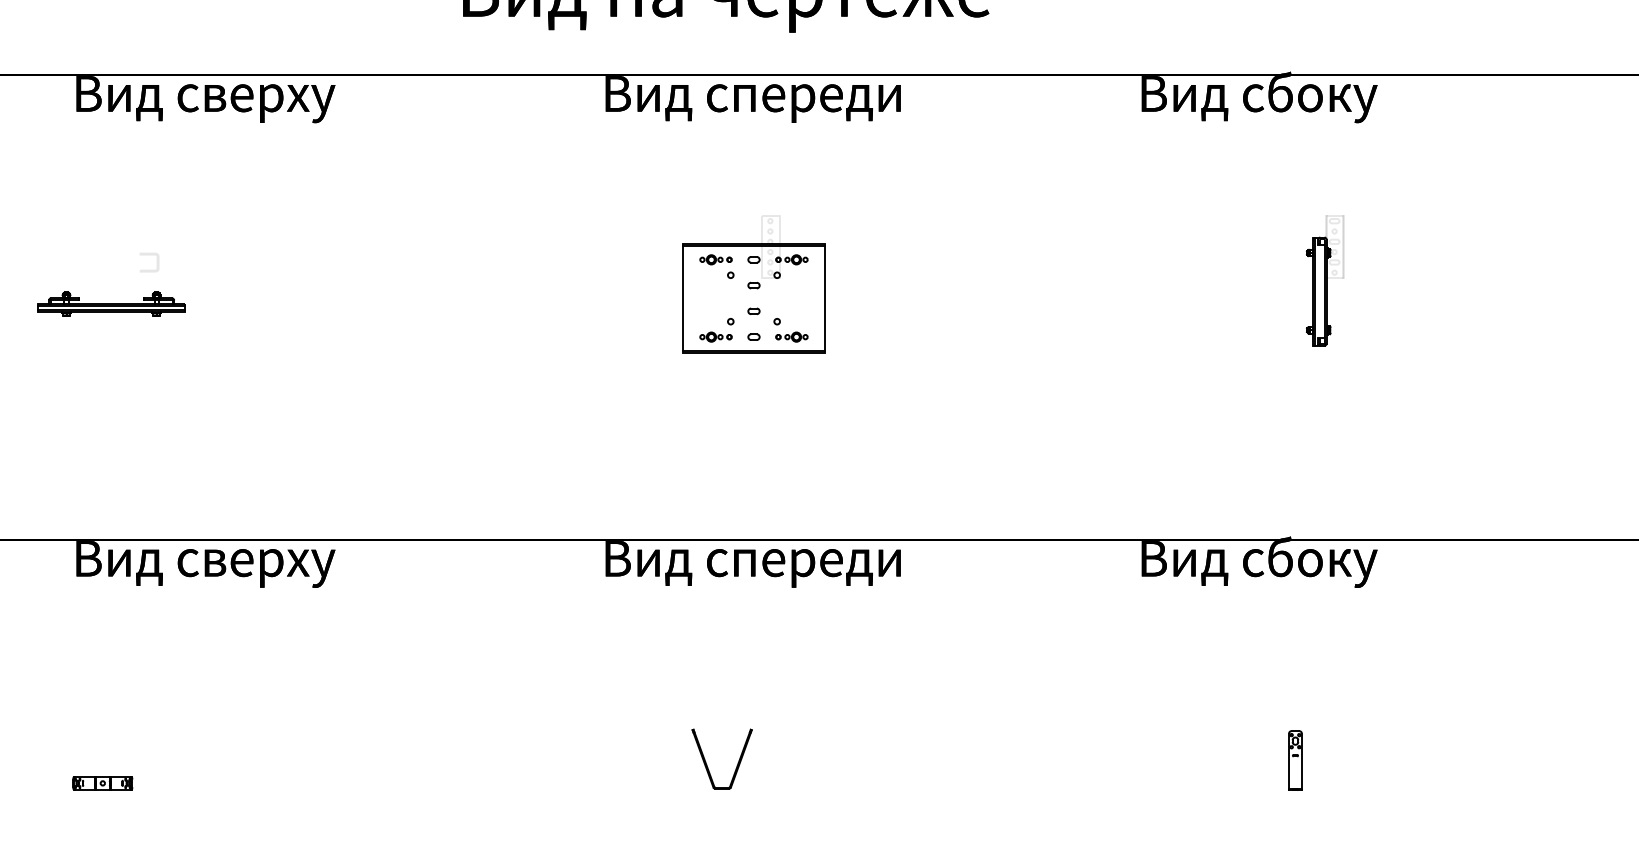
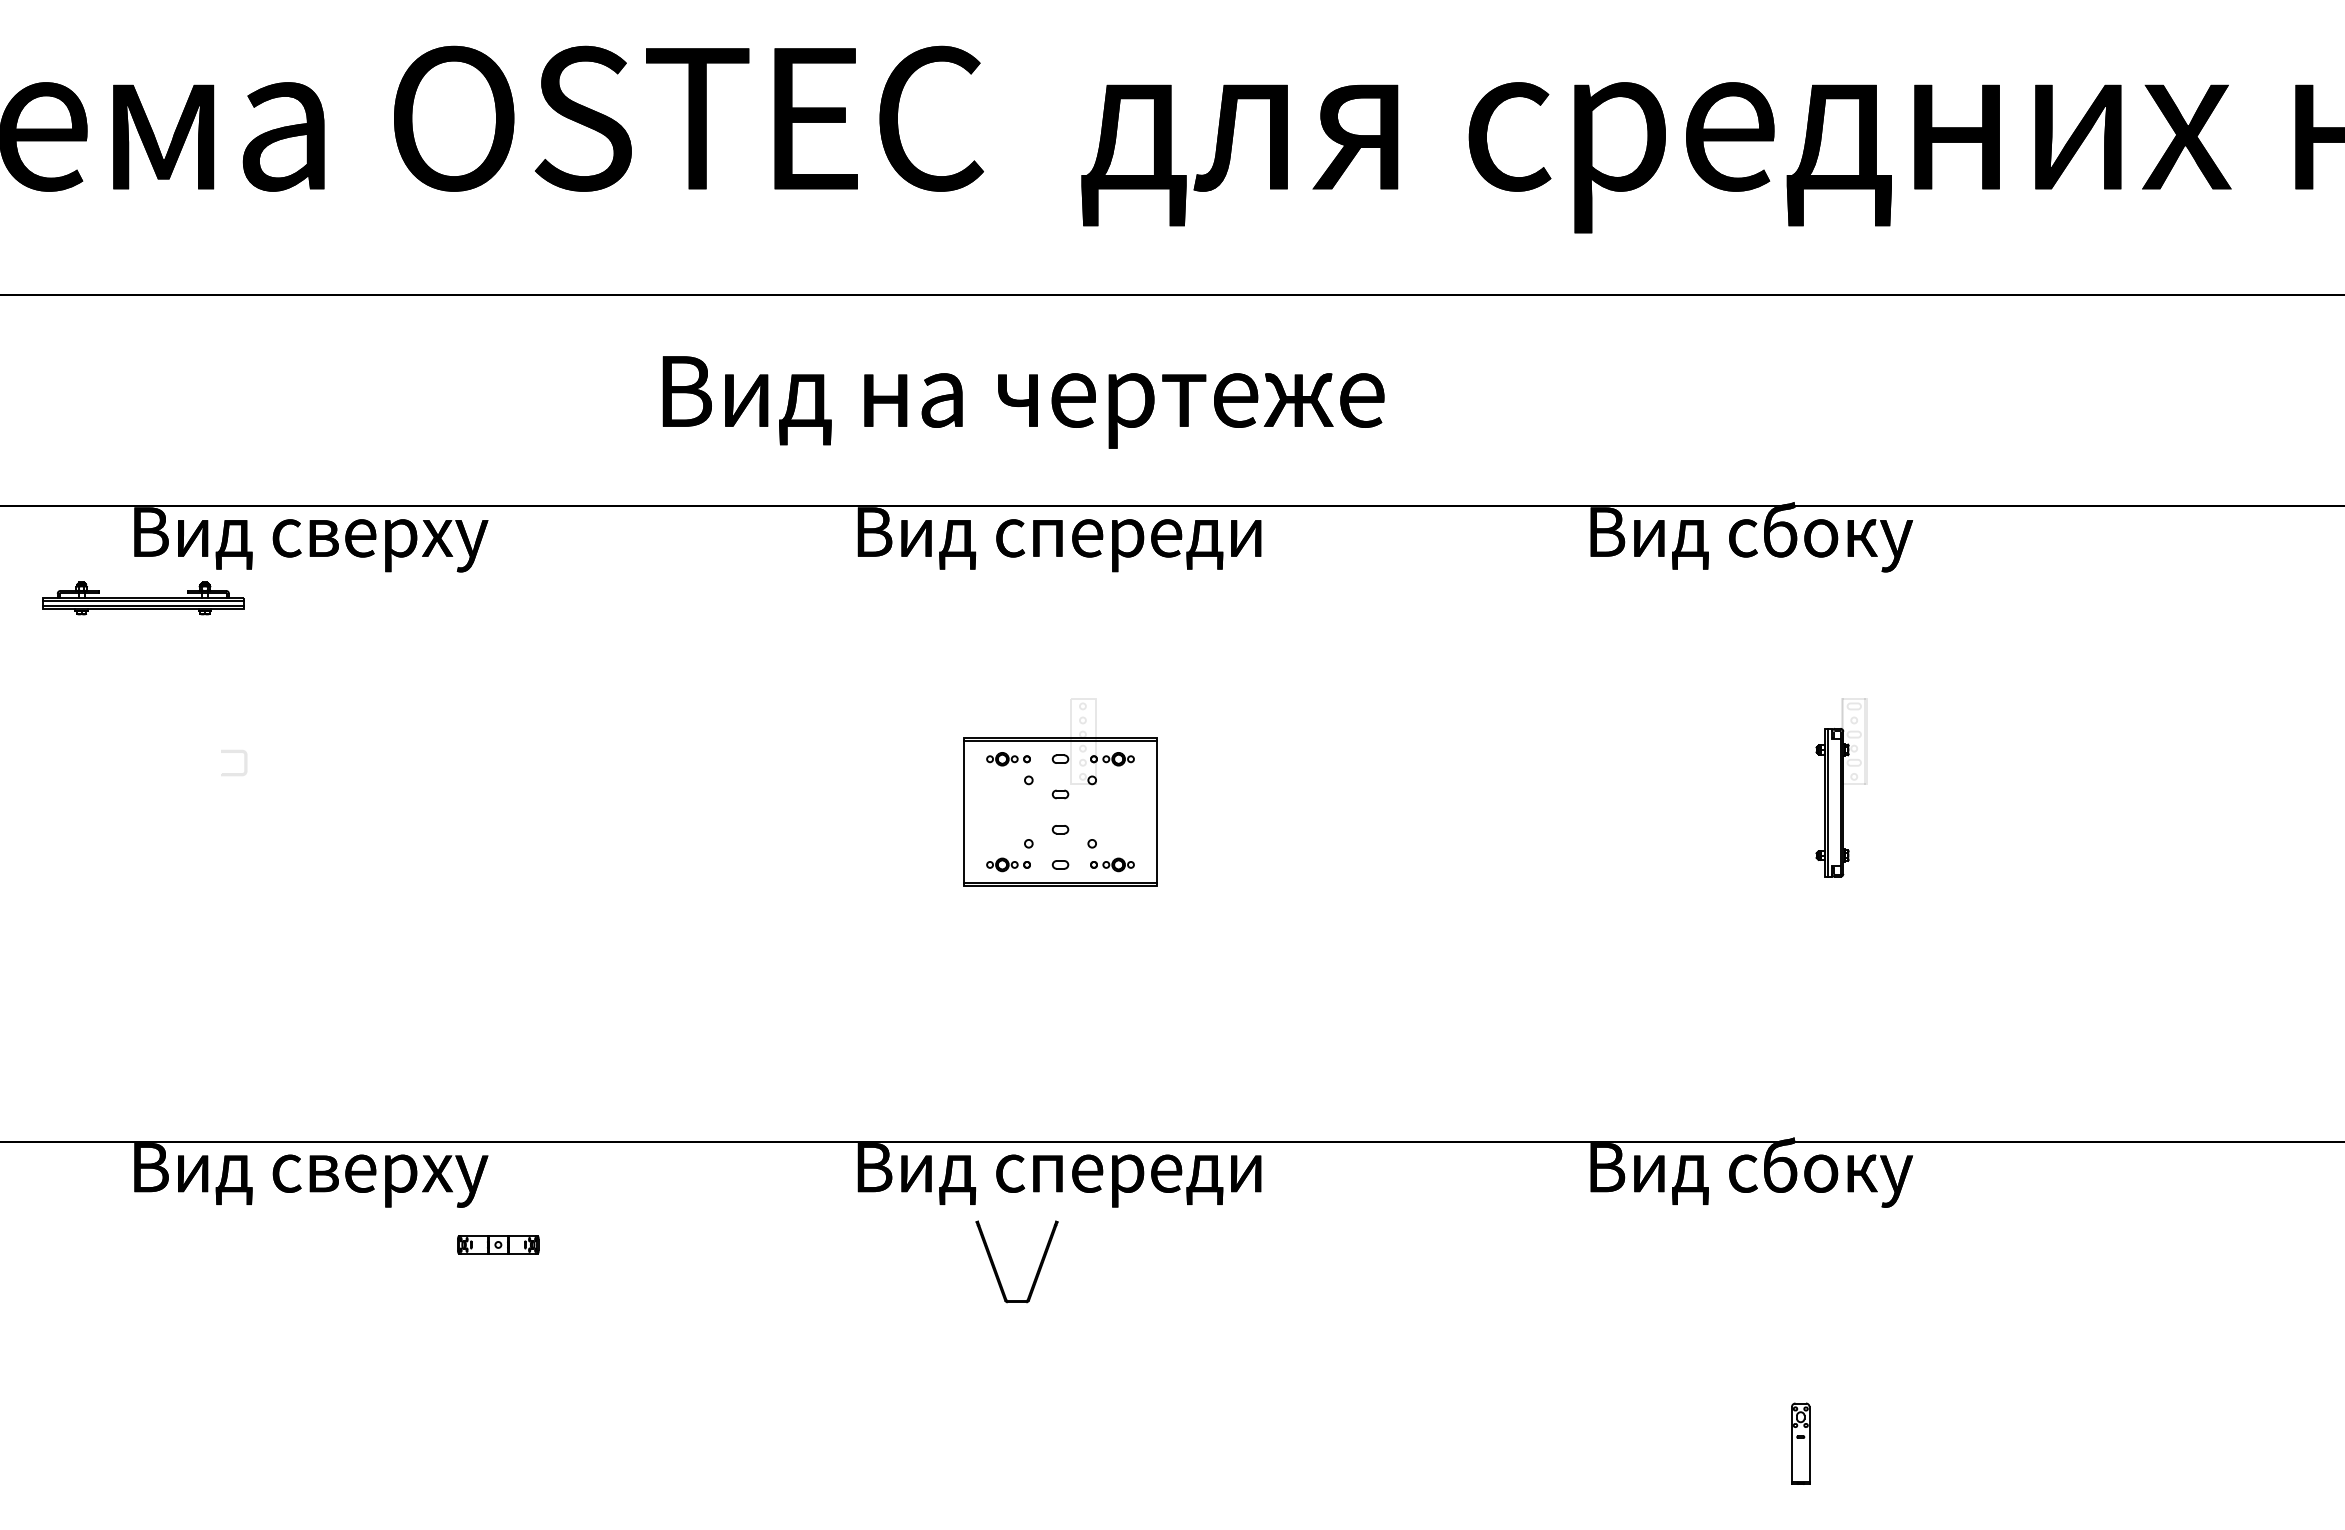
part: (111, 303) -> (143, 598), moved
part: (707, 764) -> (996, 1269), moved
part: (102, 783) -> (498, 1244), moved

